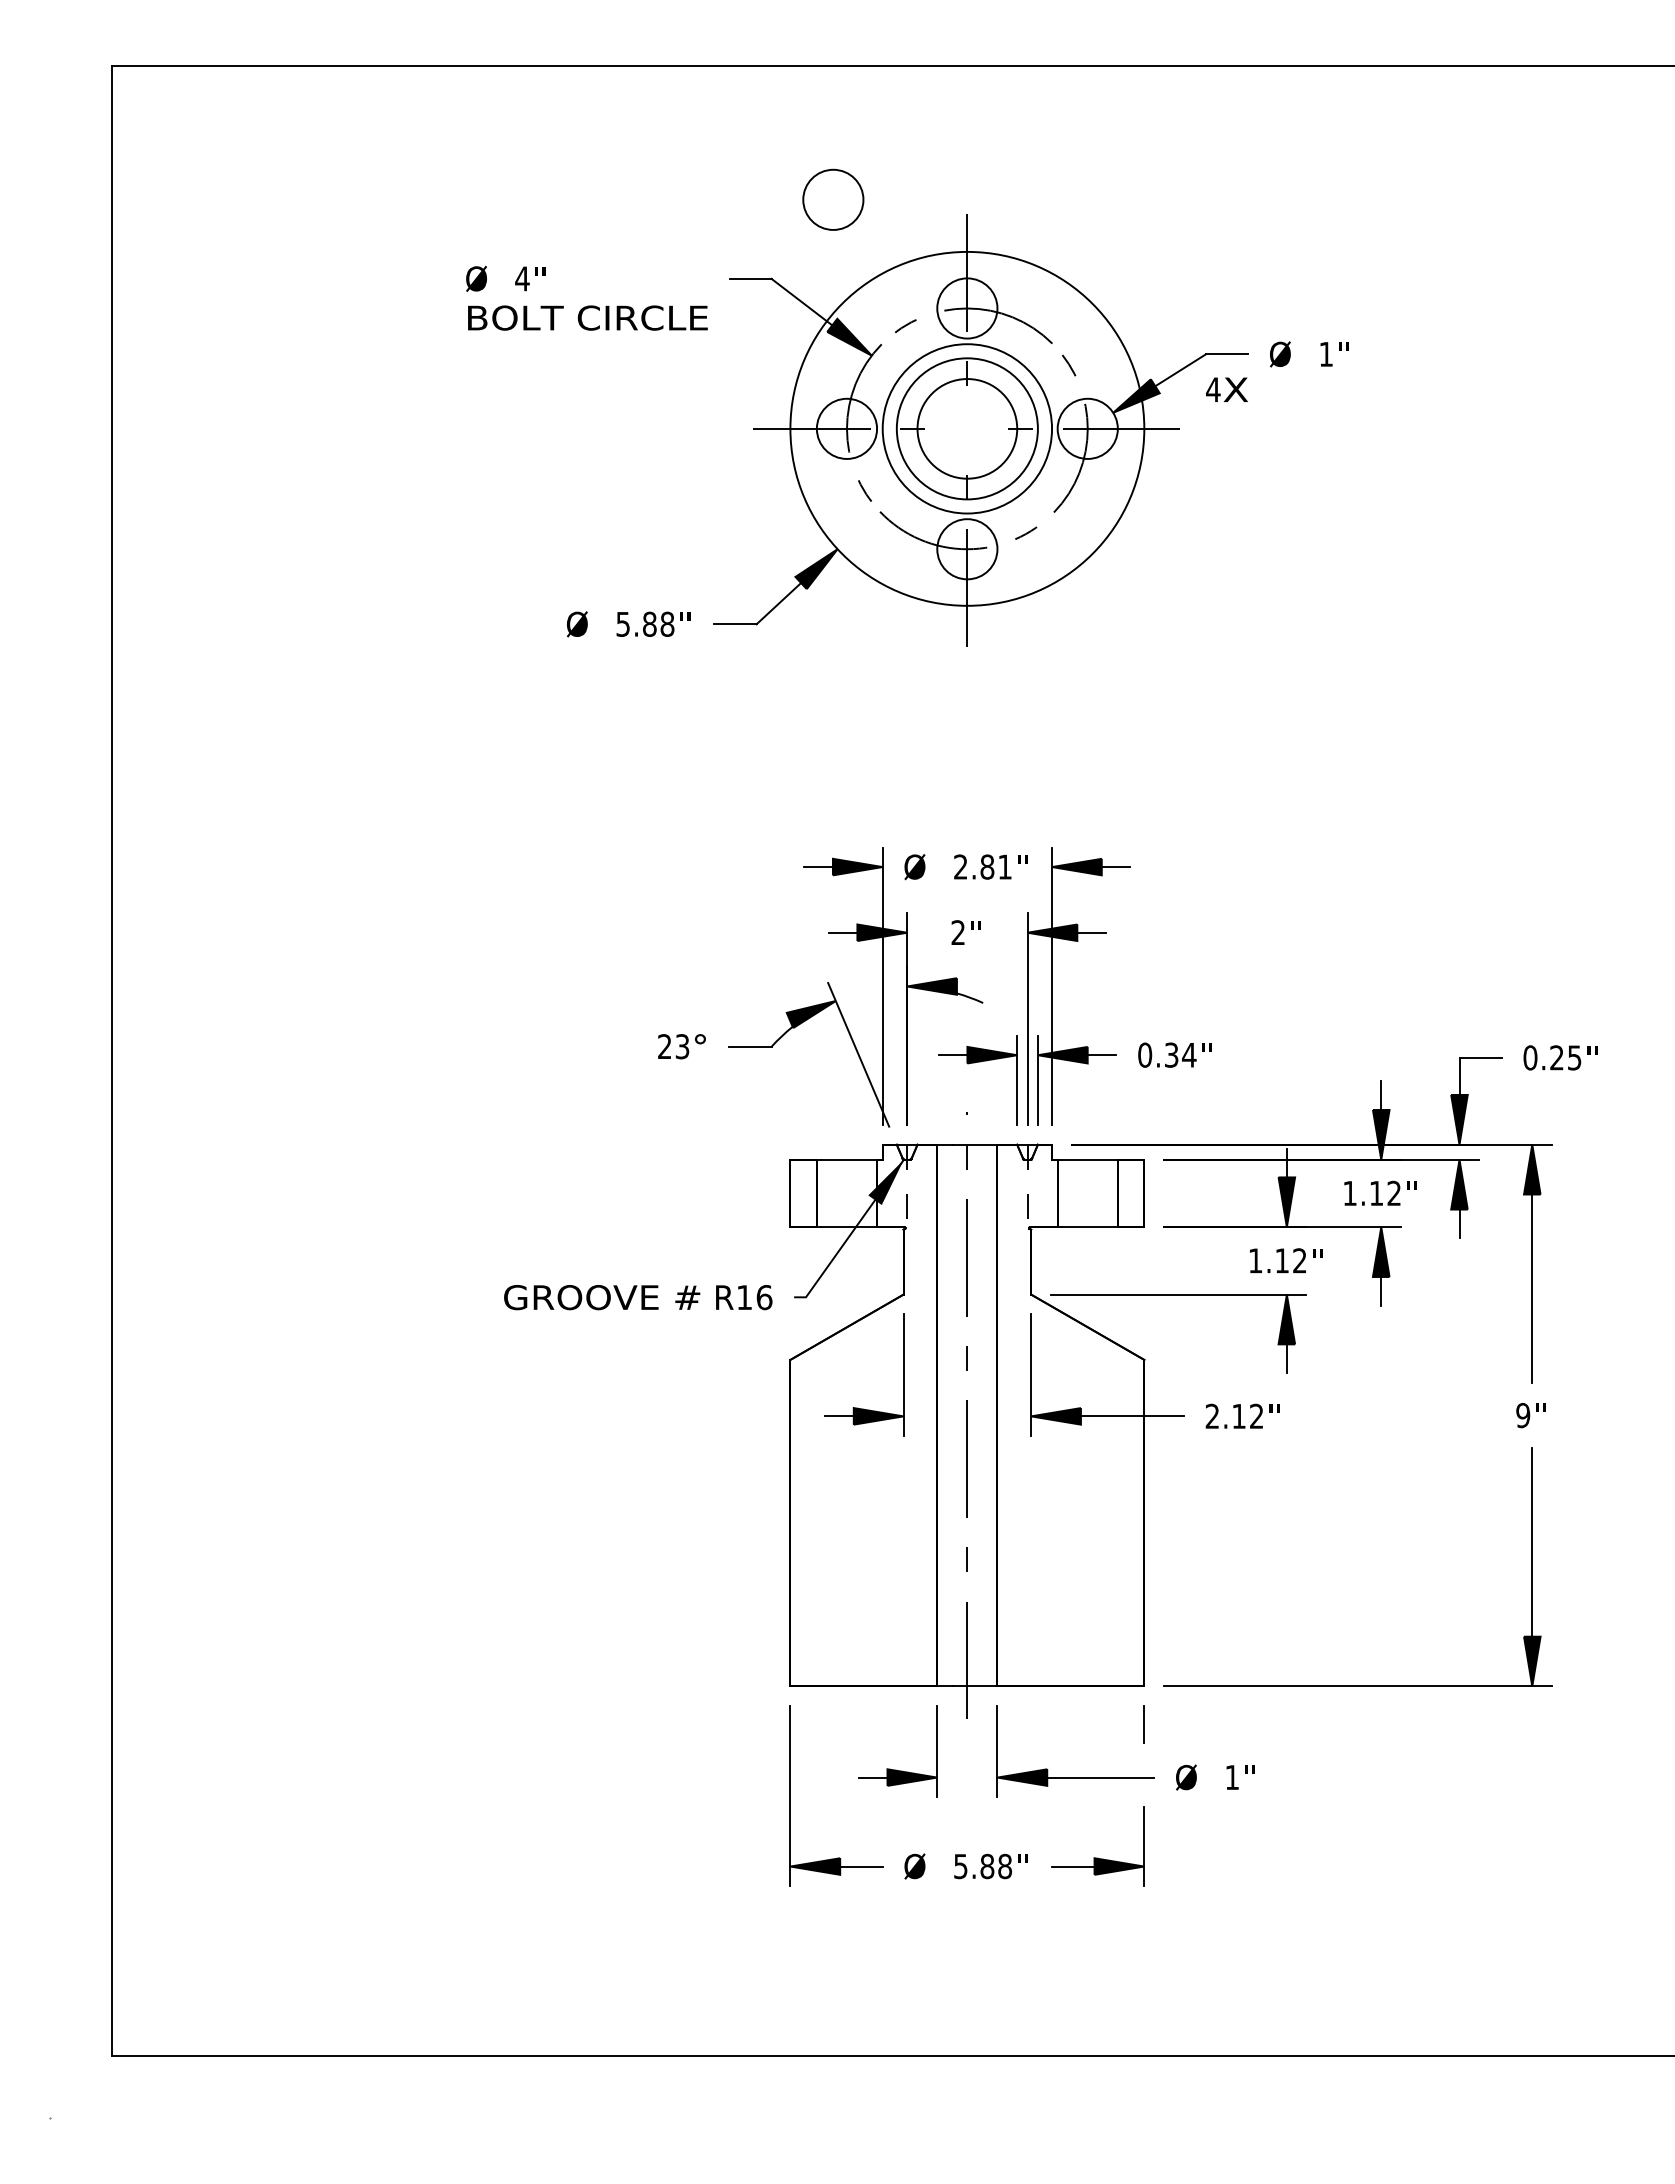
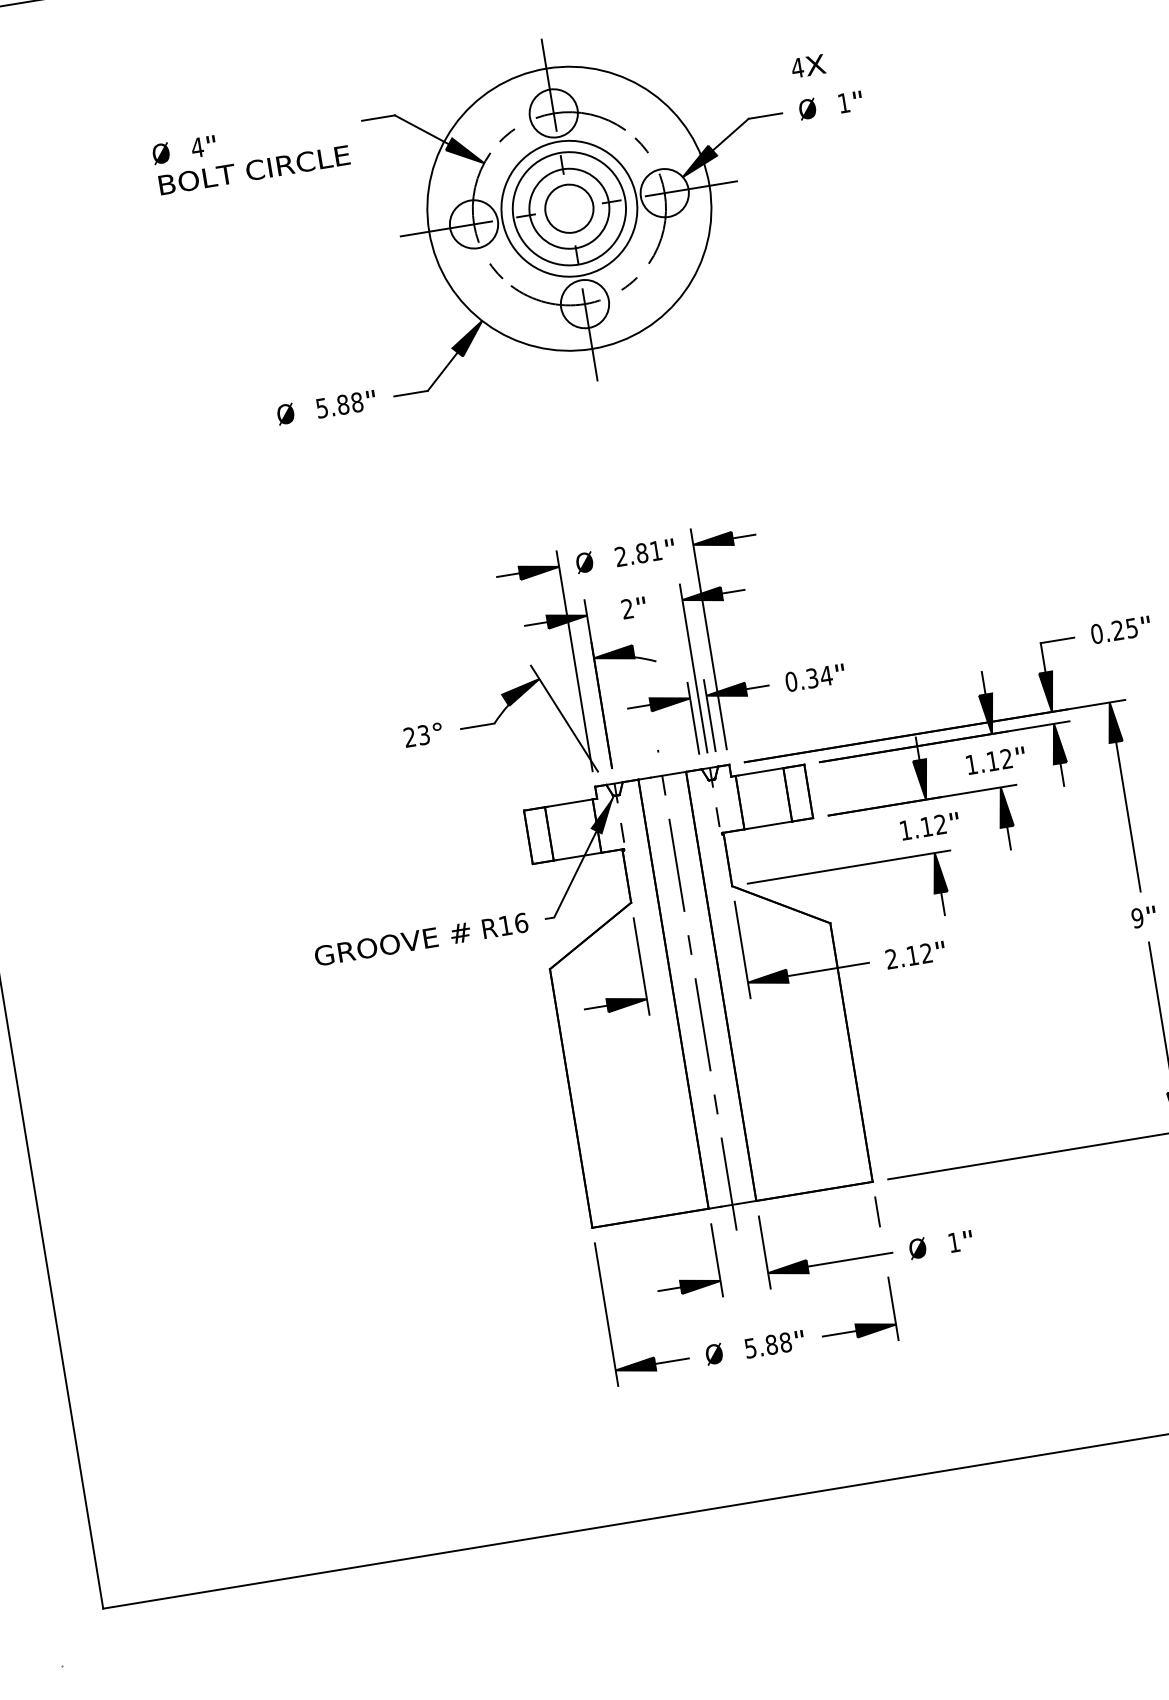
circle: (833, 199) -> (569, 208), moved
text: (1226, 389) -> (808, 66), moved

